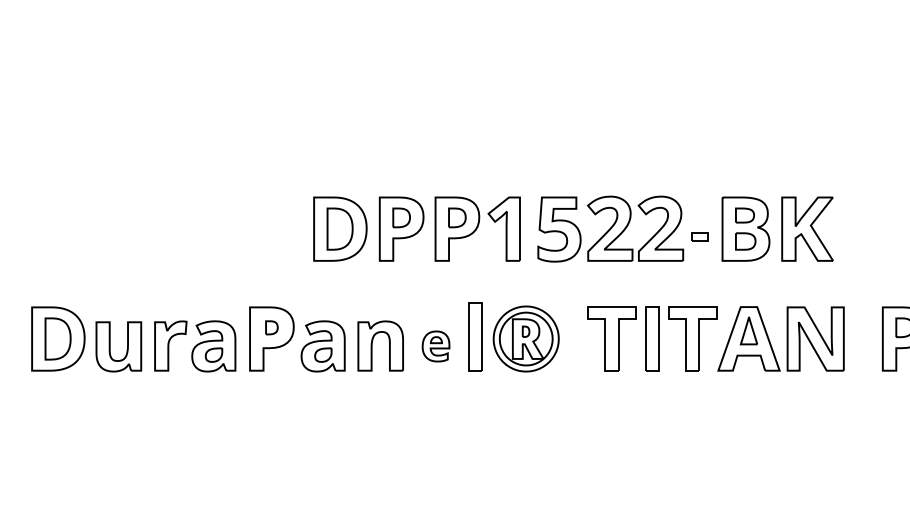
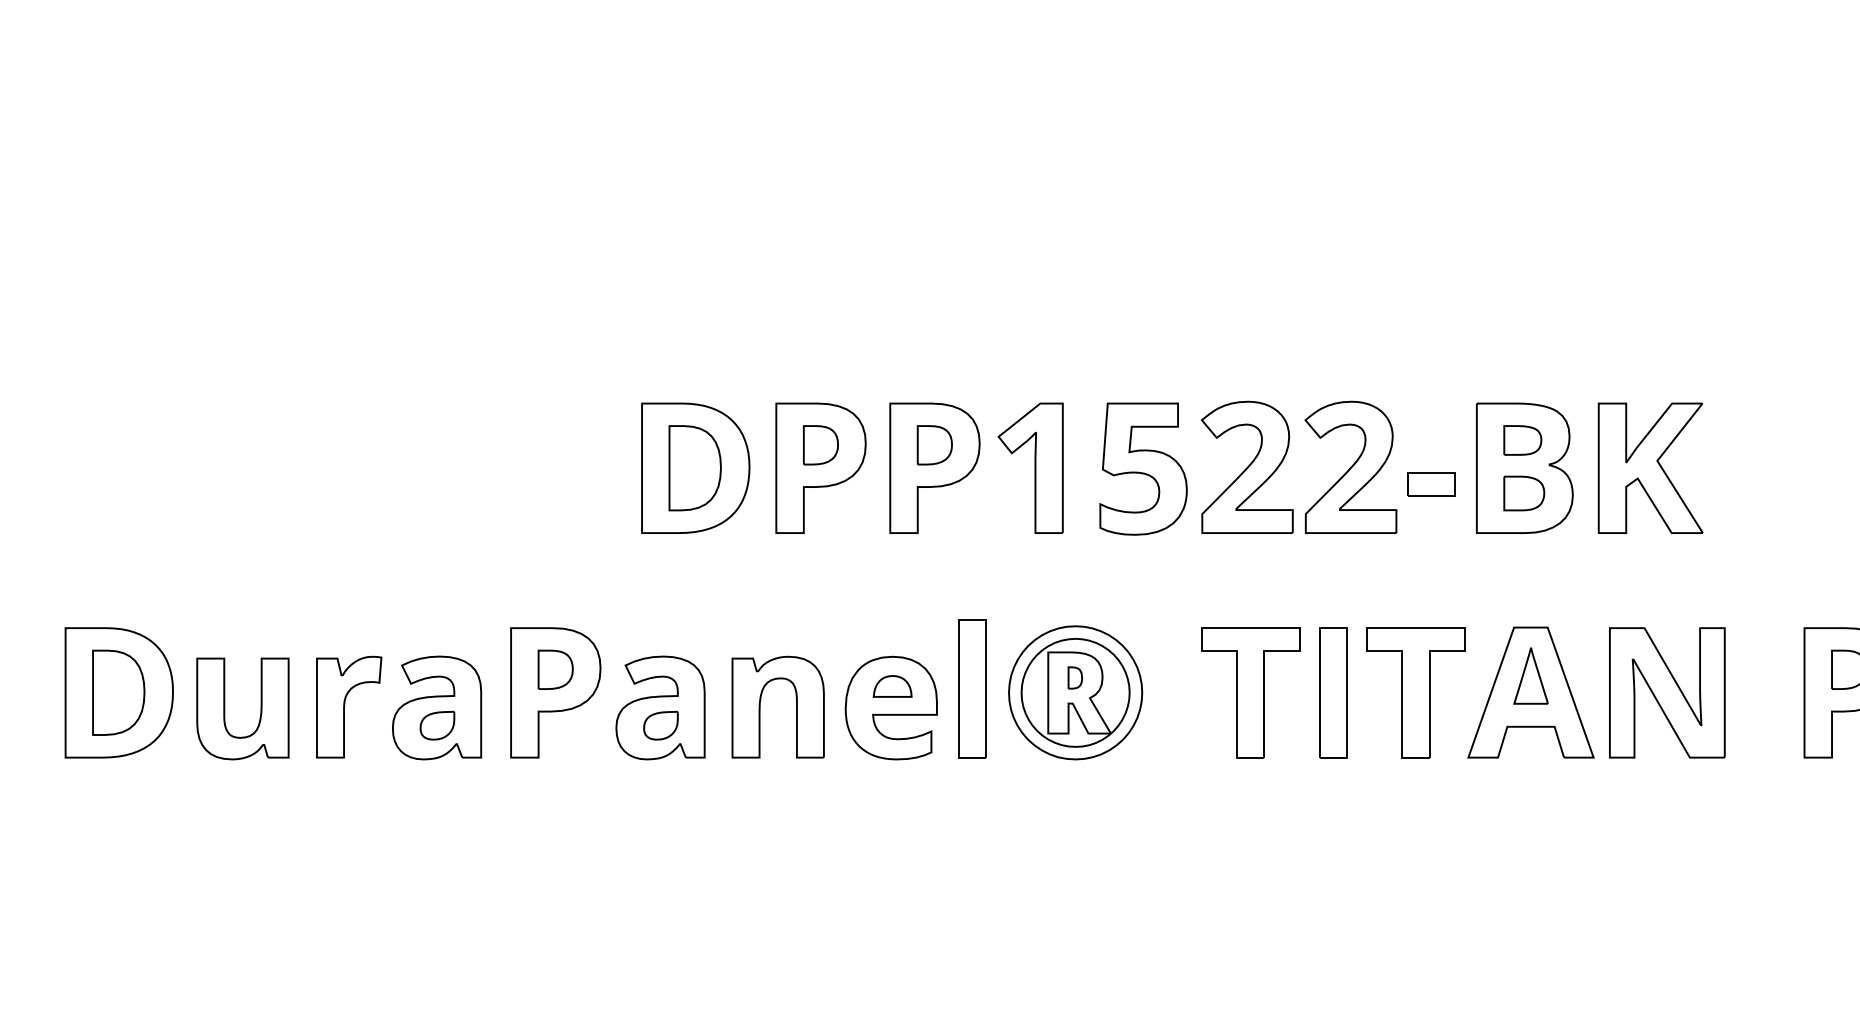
part: (700, 236) -> (1431, 483), size x1.43
part: (271, 327) -> (554, 669), size x1.43
part: (435, 346) -> (890, 708), size x1.67

